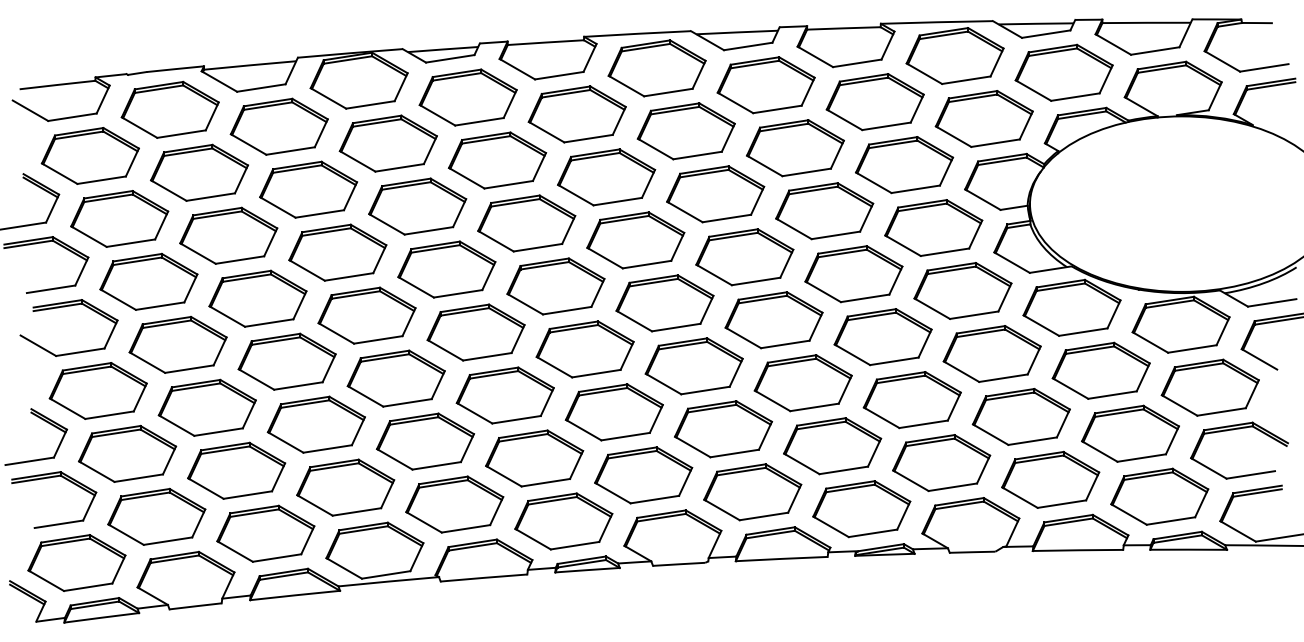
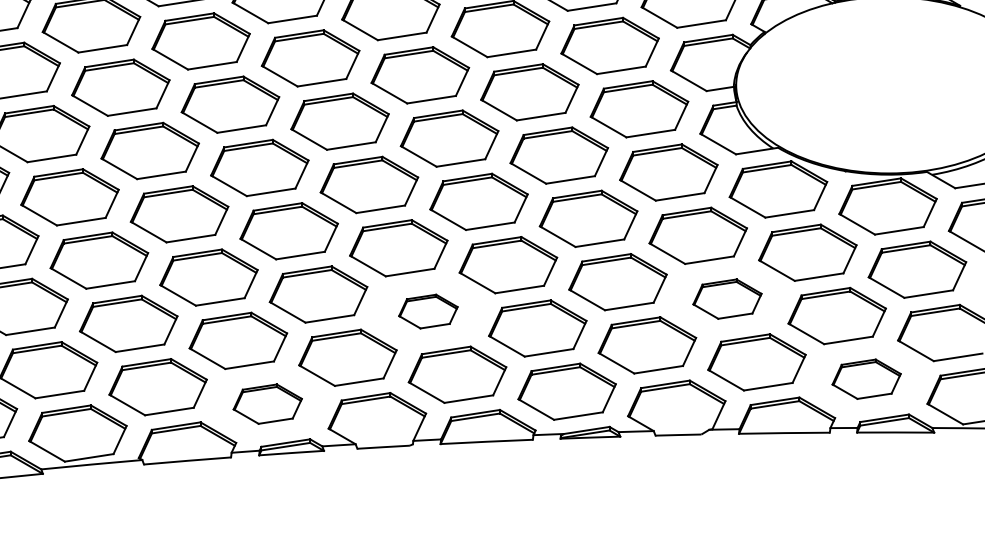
part: (1020, 416) -> (726, 298), size x0.7
part: (723, 429) -> (428, 311), size x0.6
part: (1159, 496) -> (866, 379), size x0.7
part: (563, 521) -> (267, 404), size x0.7

